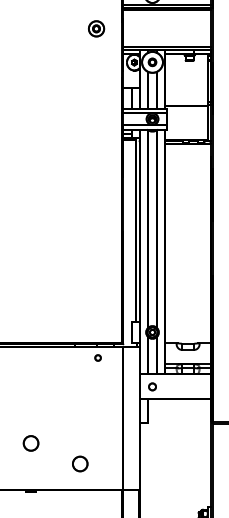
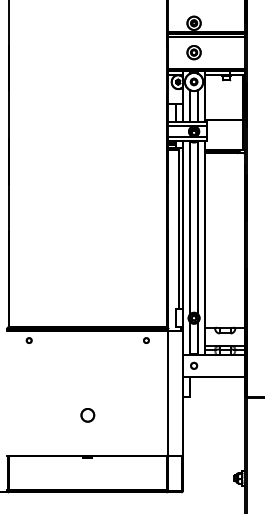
part: (95, 28) -> (193, 52), moved
part: (79, 464) -> (130, 433), removed

